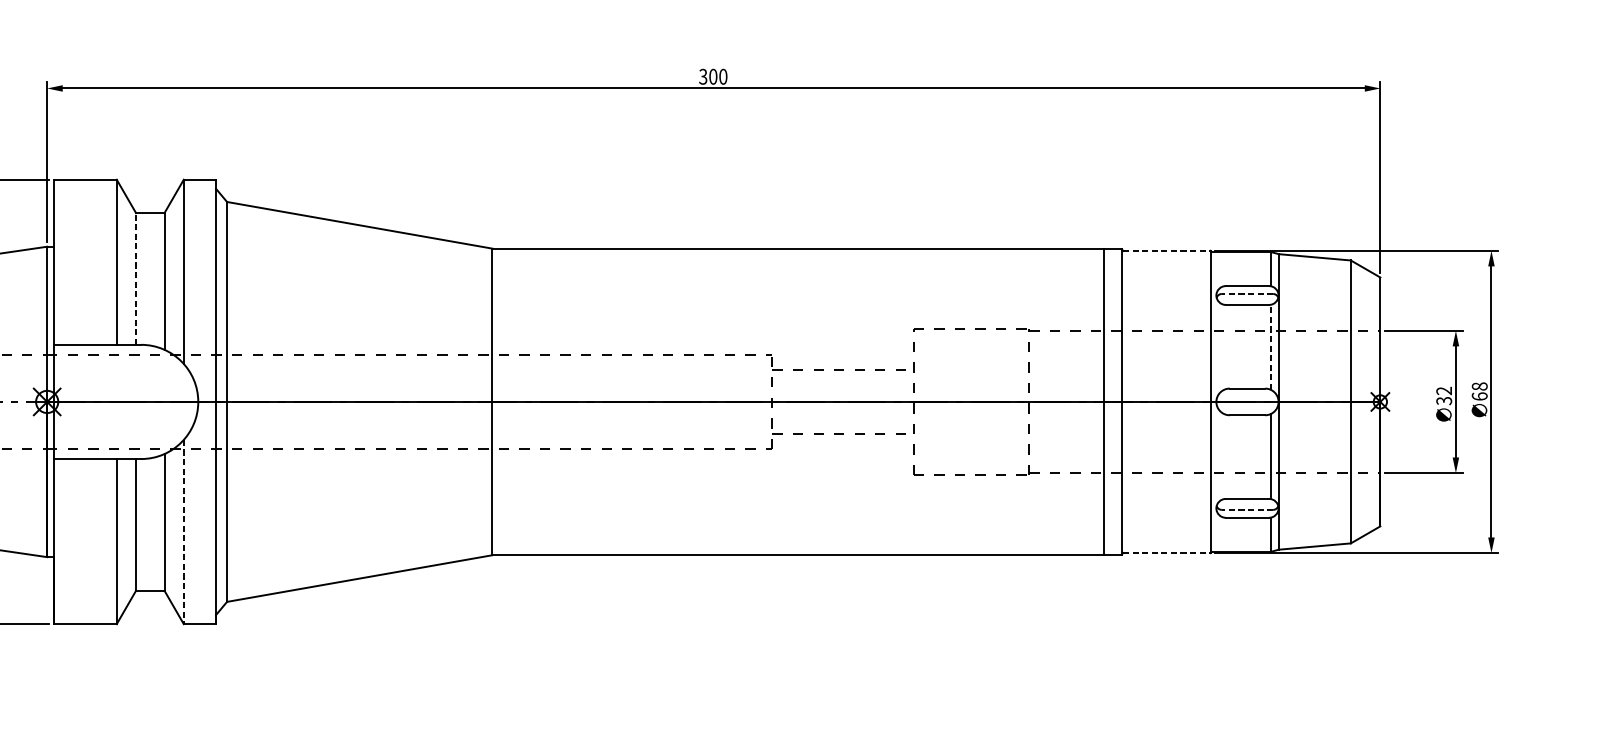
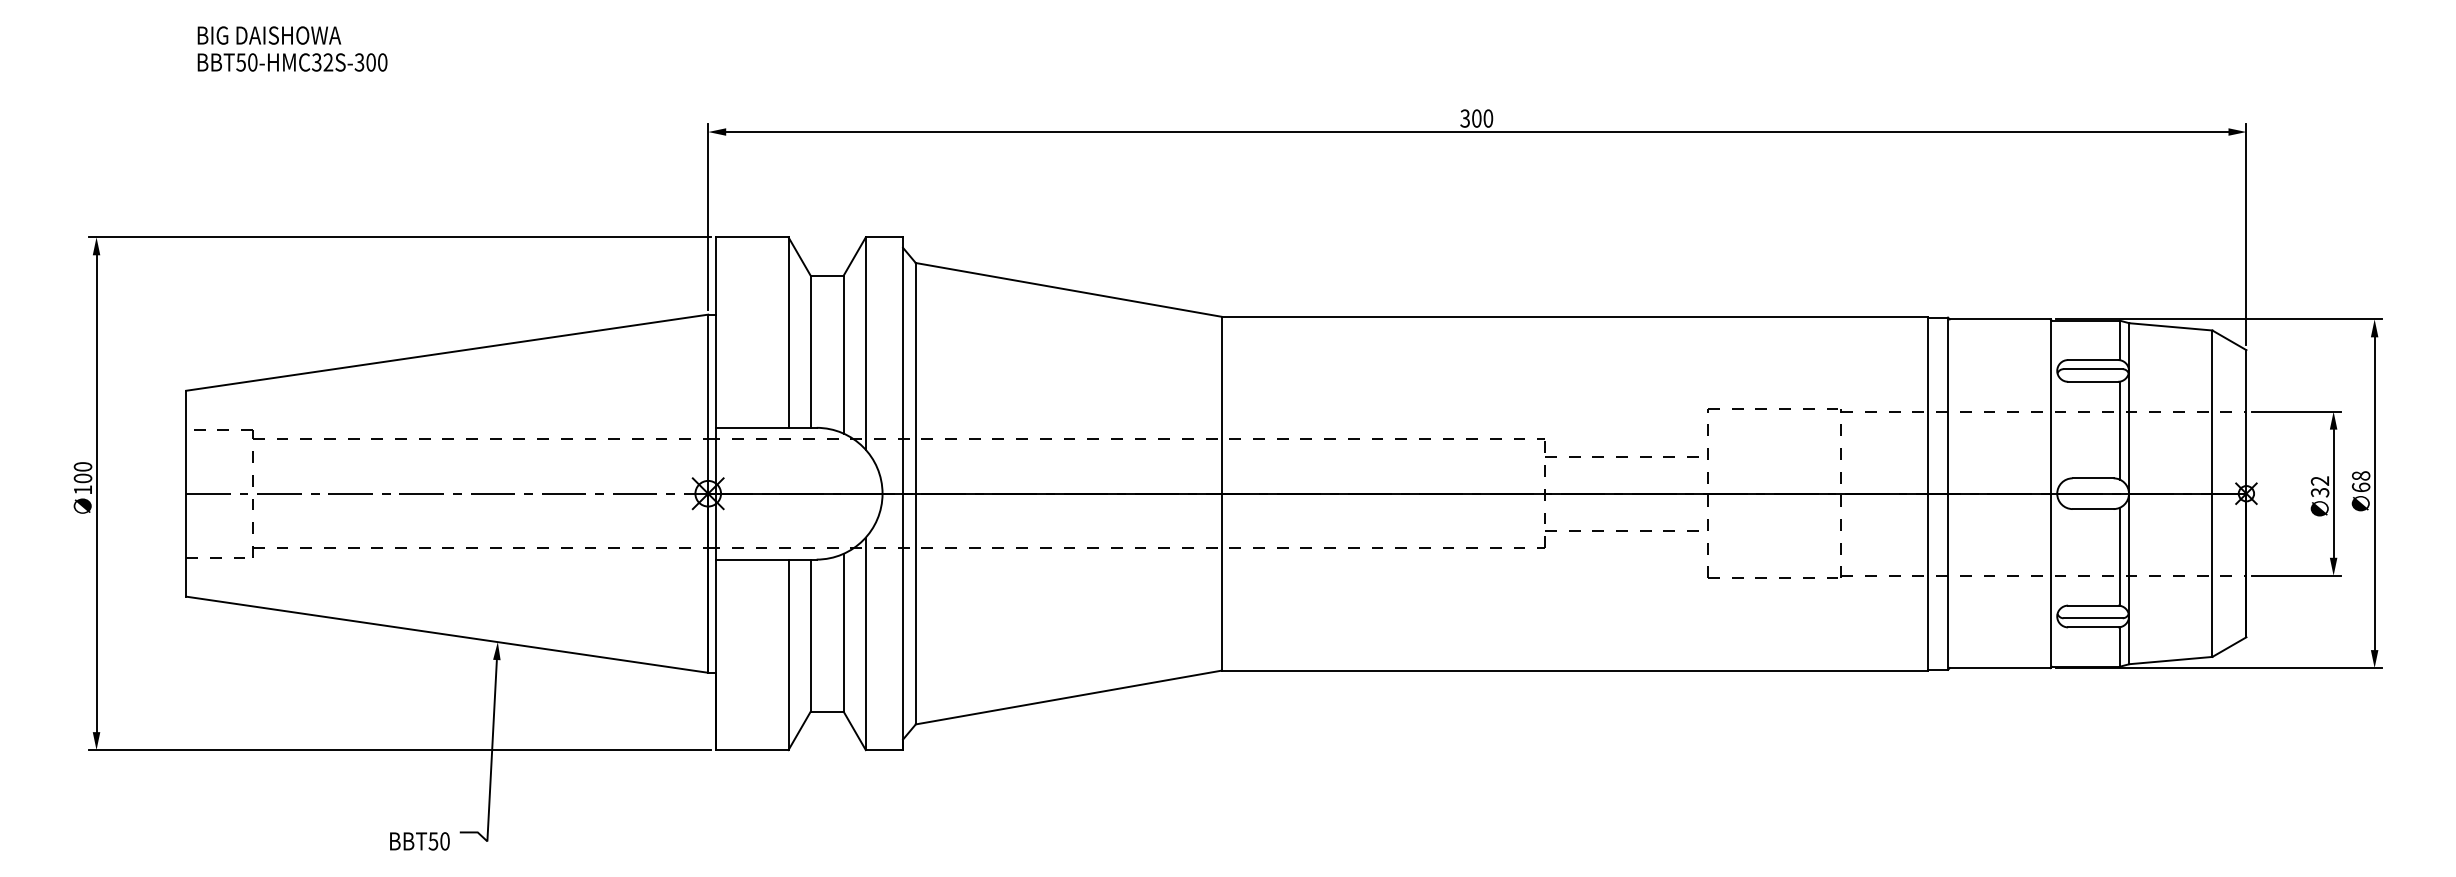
line: (1167, 250) -> (2000, 319), dashed -> solid
line: (135, 278) -> (810, 351), dashed -> solid
line: (1247, 294) -> (2093, 369), dashed -> solid
line: (1270, 347) -> (2119, 430), dashed -> solid
line: (1247, 510) -> (2093, 618), dashed -> solid
line: (183, 532) -> (865, 644), dashed -> solid
line: (1167, 553) -> (2000, 668), dashed -> solid

